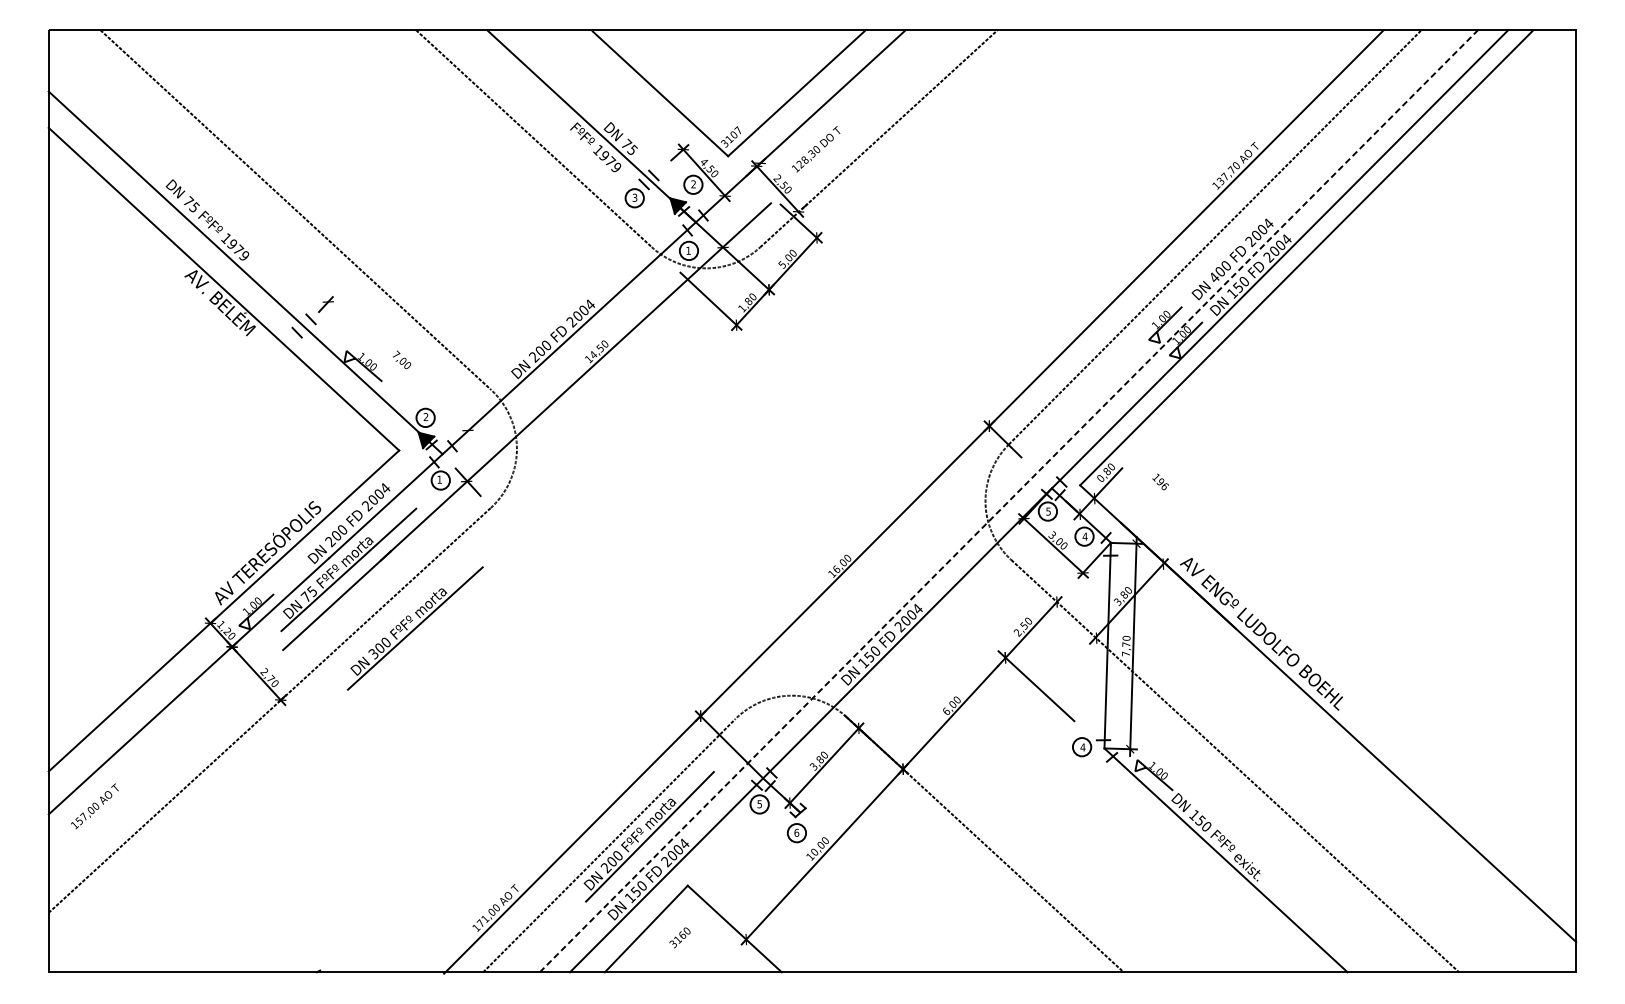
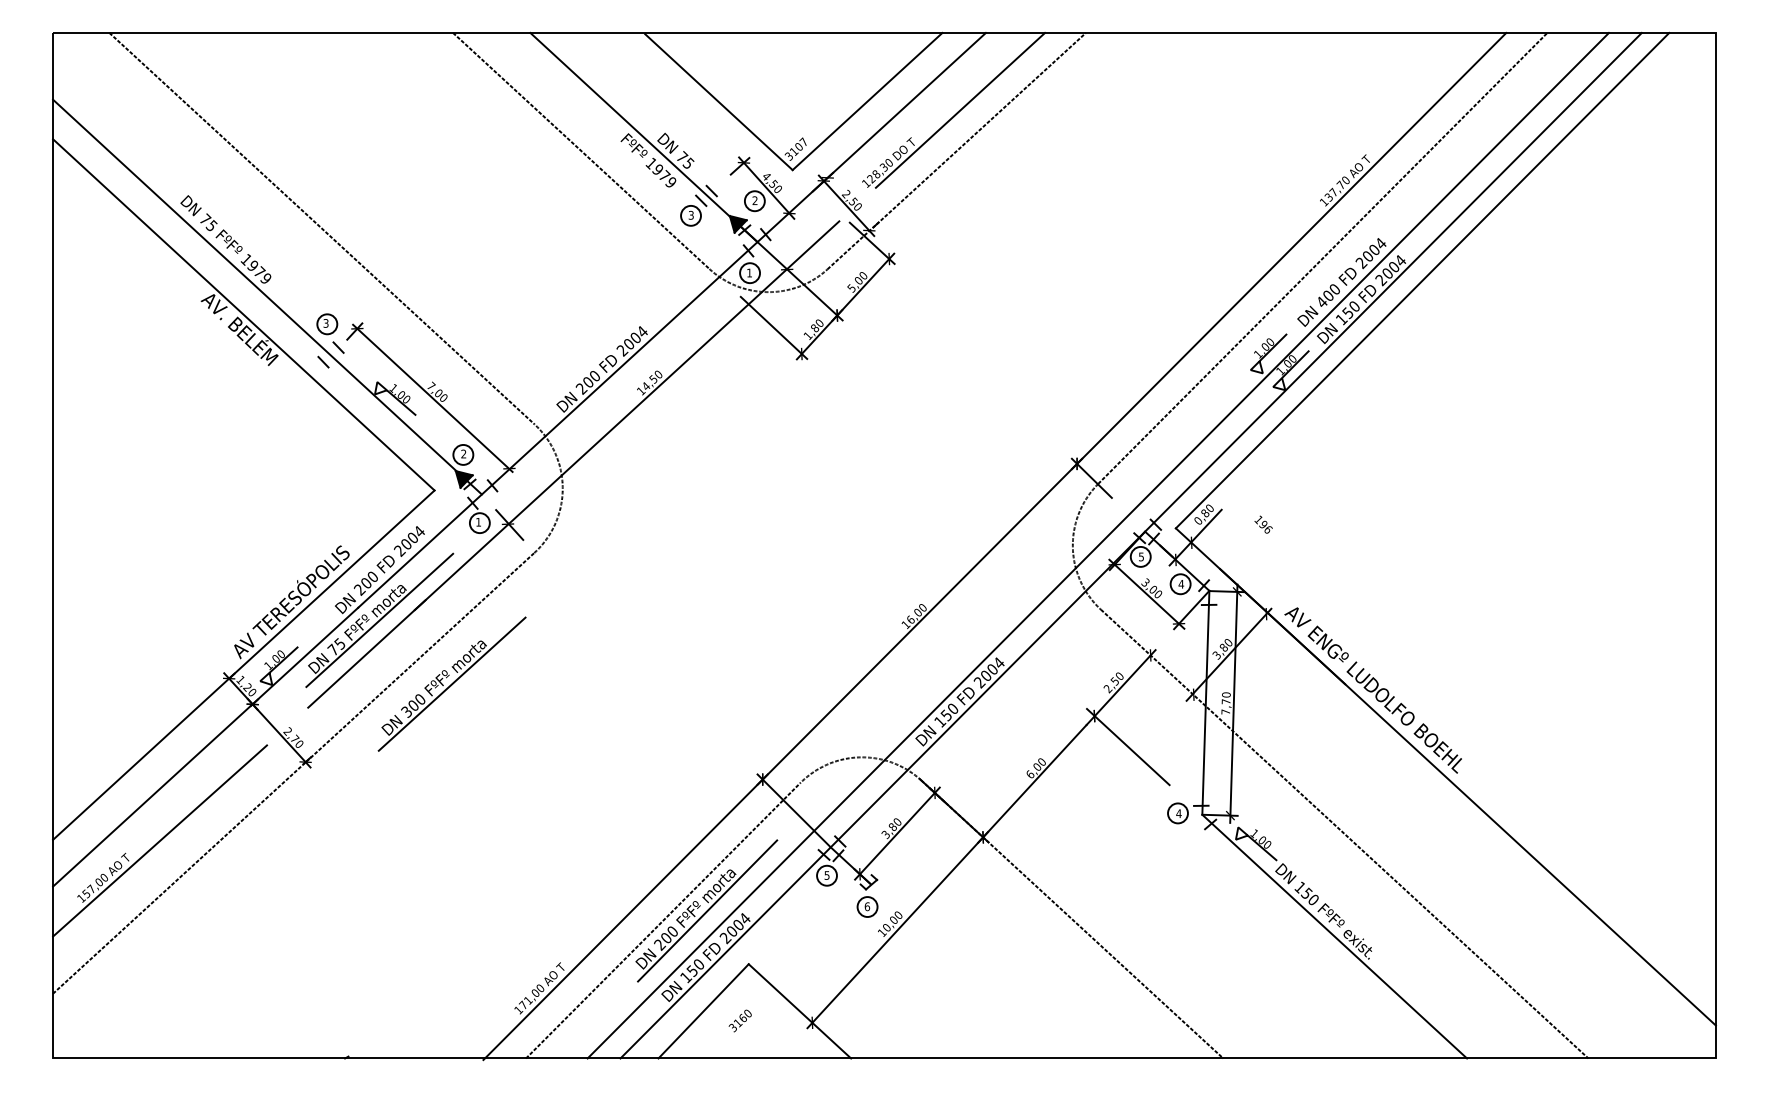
line: (882, 100) -> (960, 109), added
part: (300, 298) -> (327, 324), added
line: (397, 365) -> (432, 397), added
line: (1009, 501) -> (1098, 545), dashed -> solid
line: (147, 772) -> (160, 840), added

